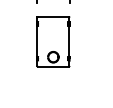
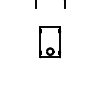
part: (53, 42) -> (50, 42), size x0.7

